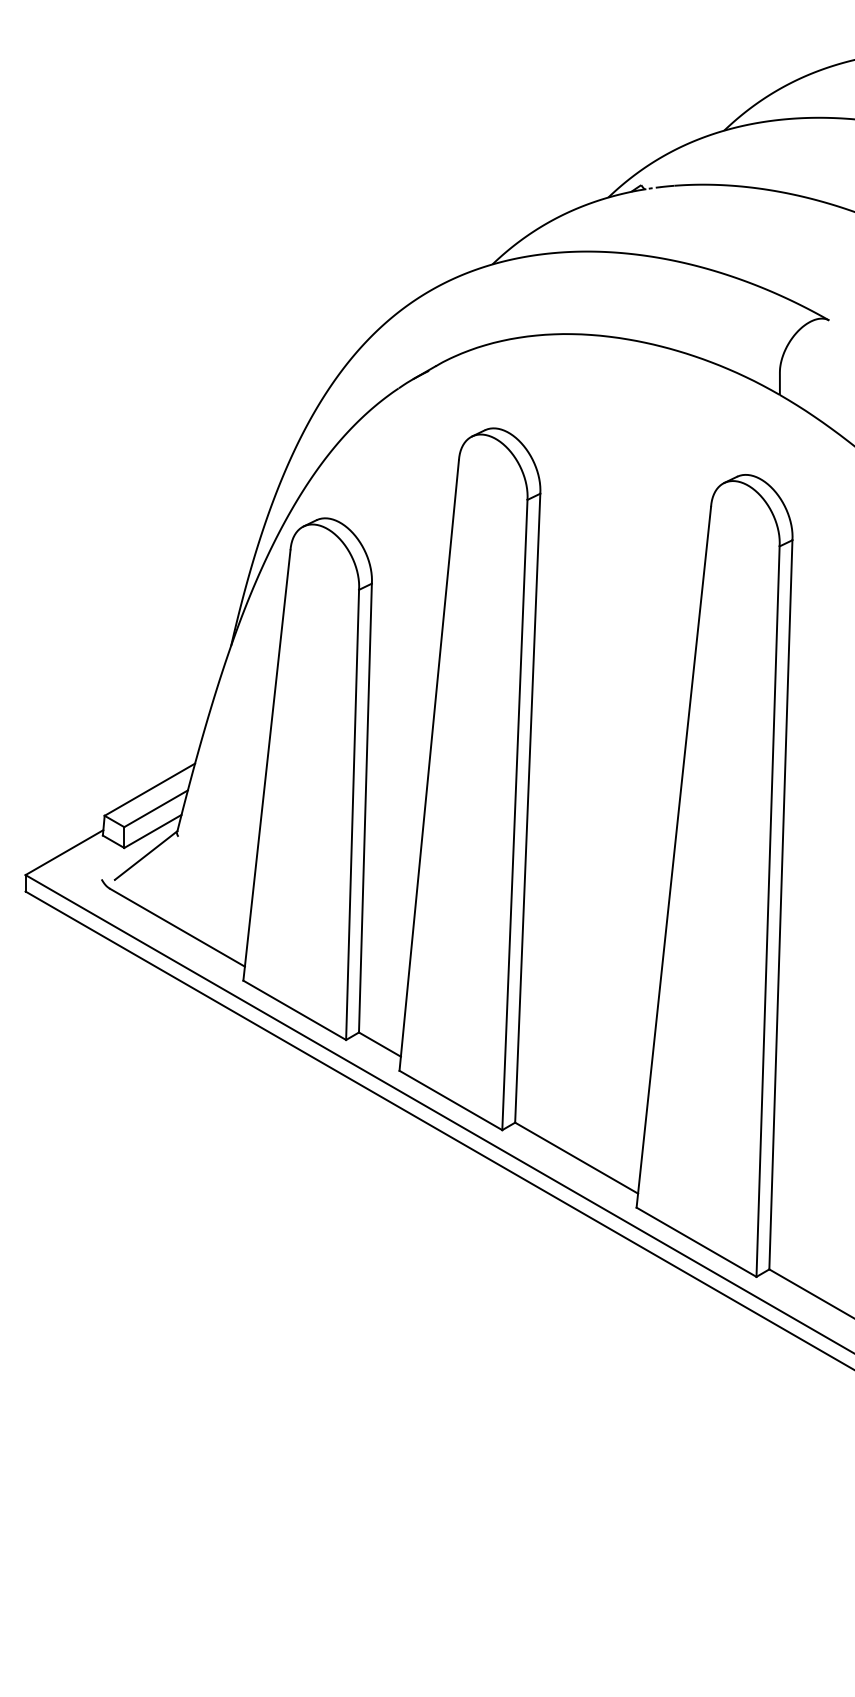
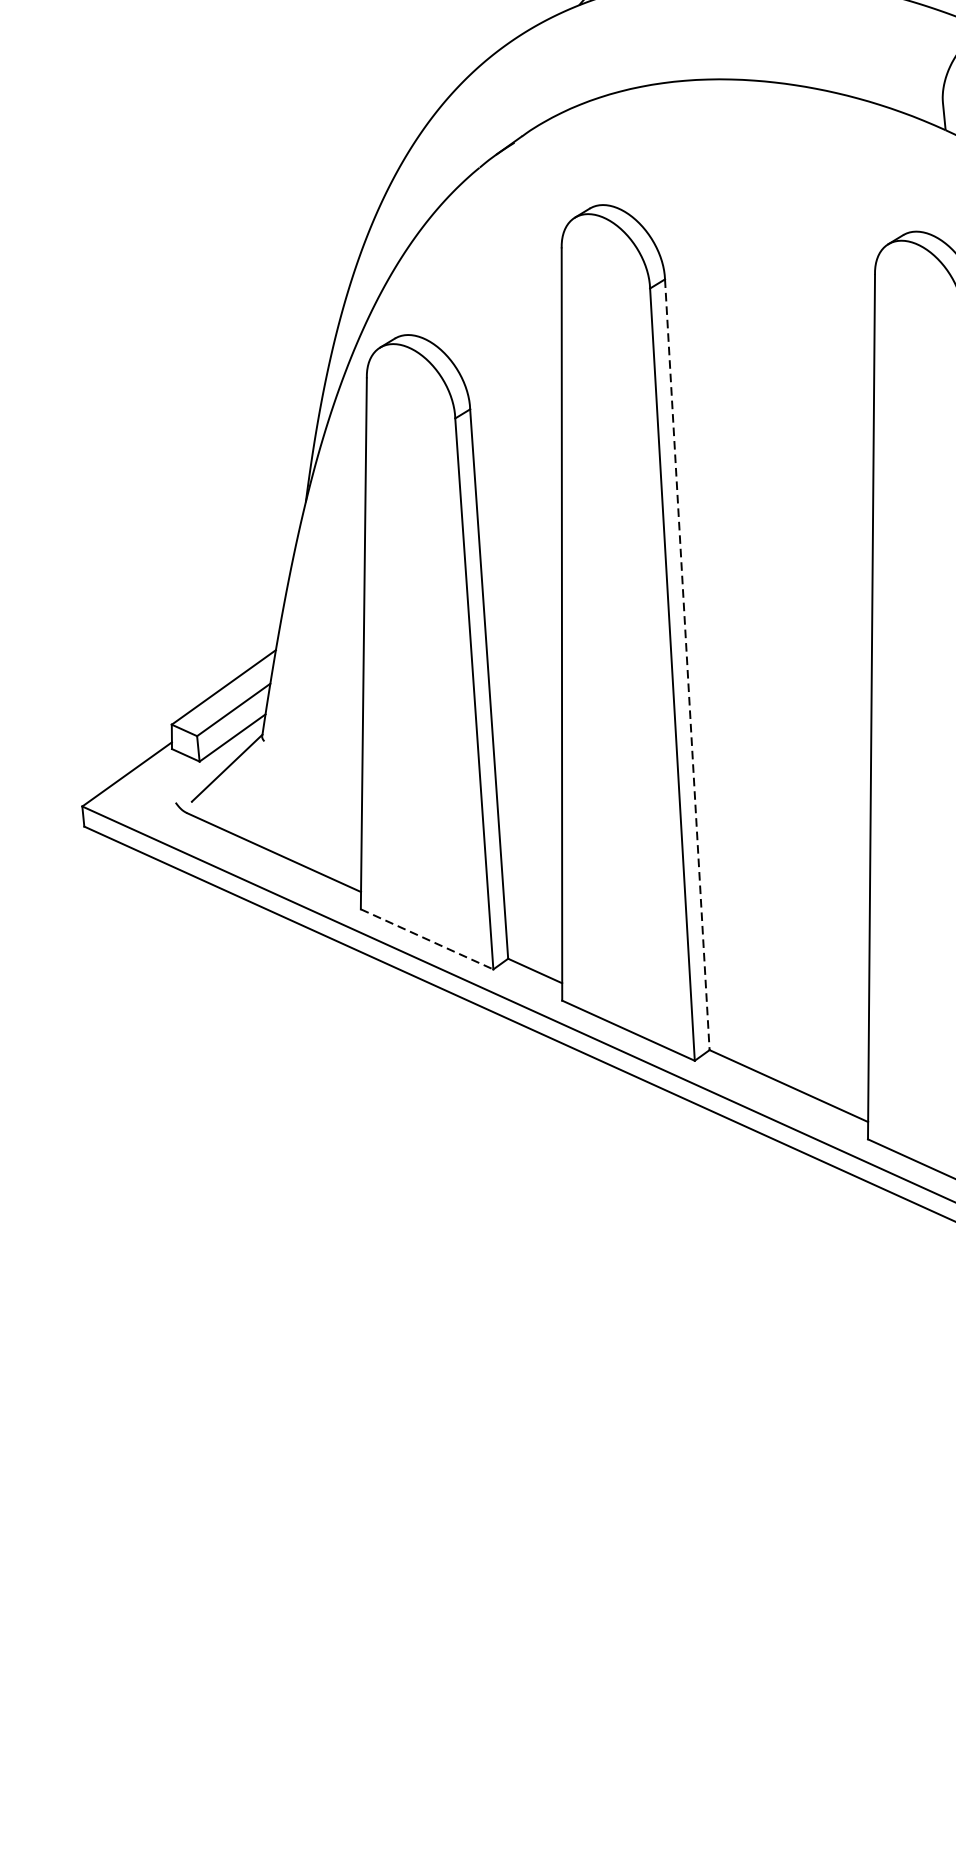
line: (527, 808) -> (687, 665), solid -> dashed
line: (295, 1010) -> (428, 939), solid -> dashed

